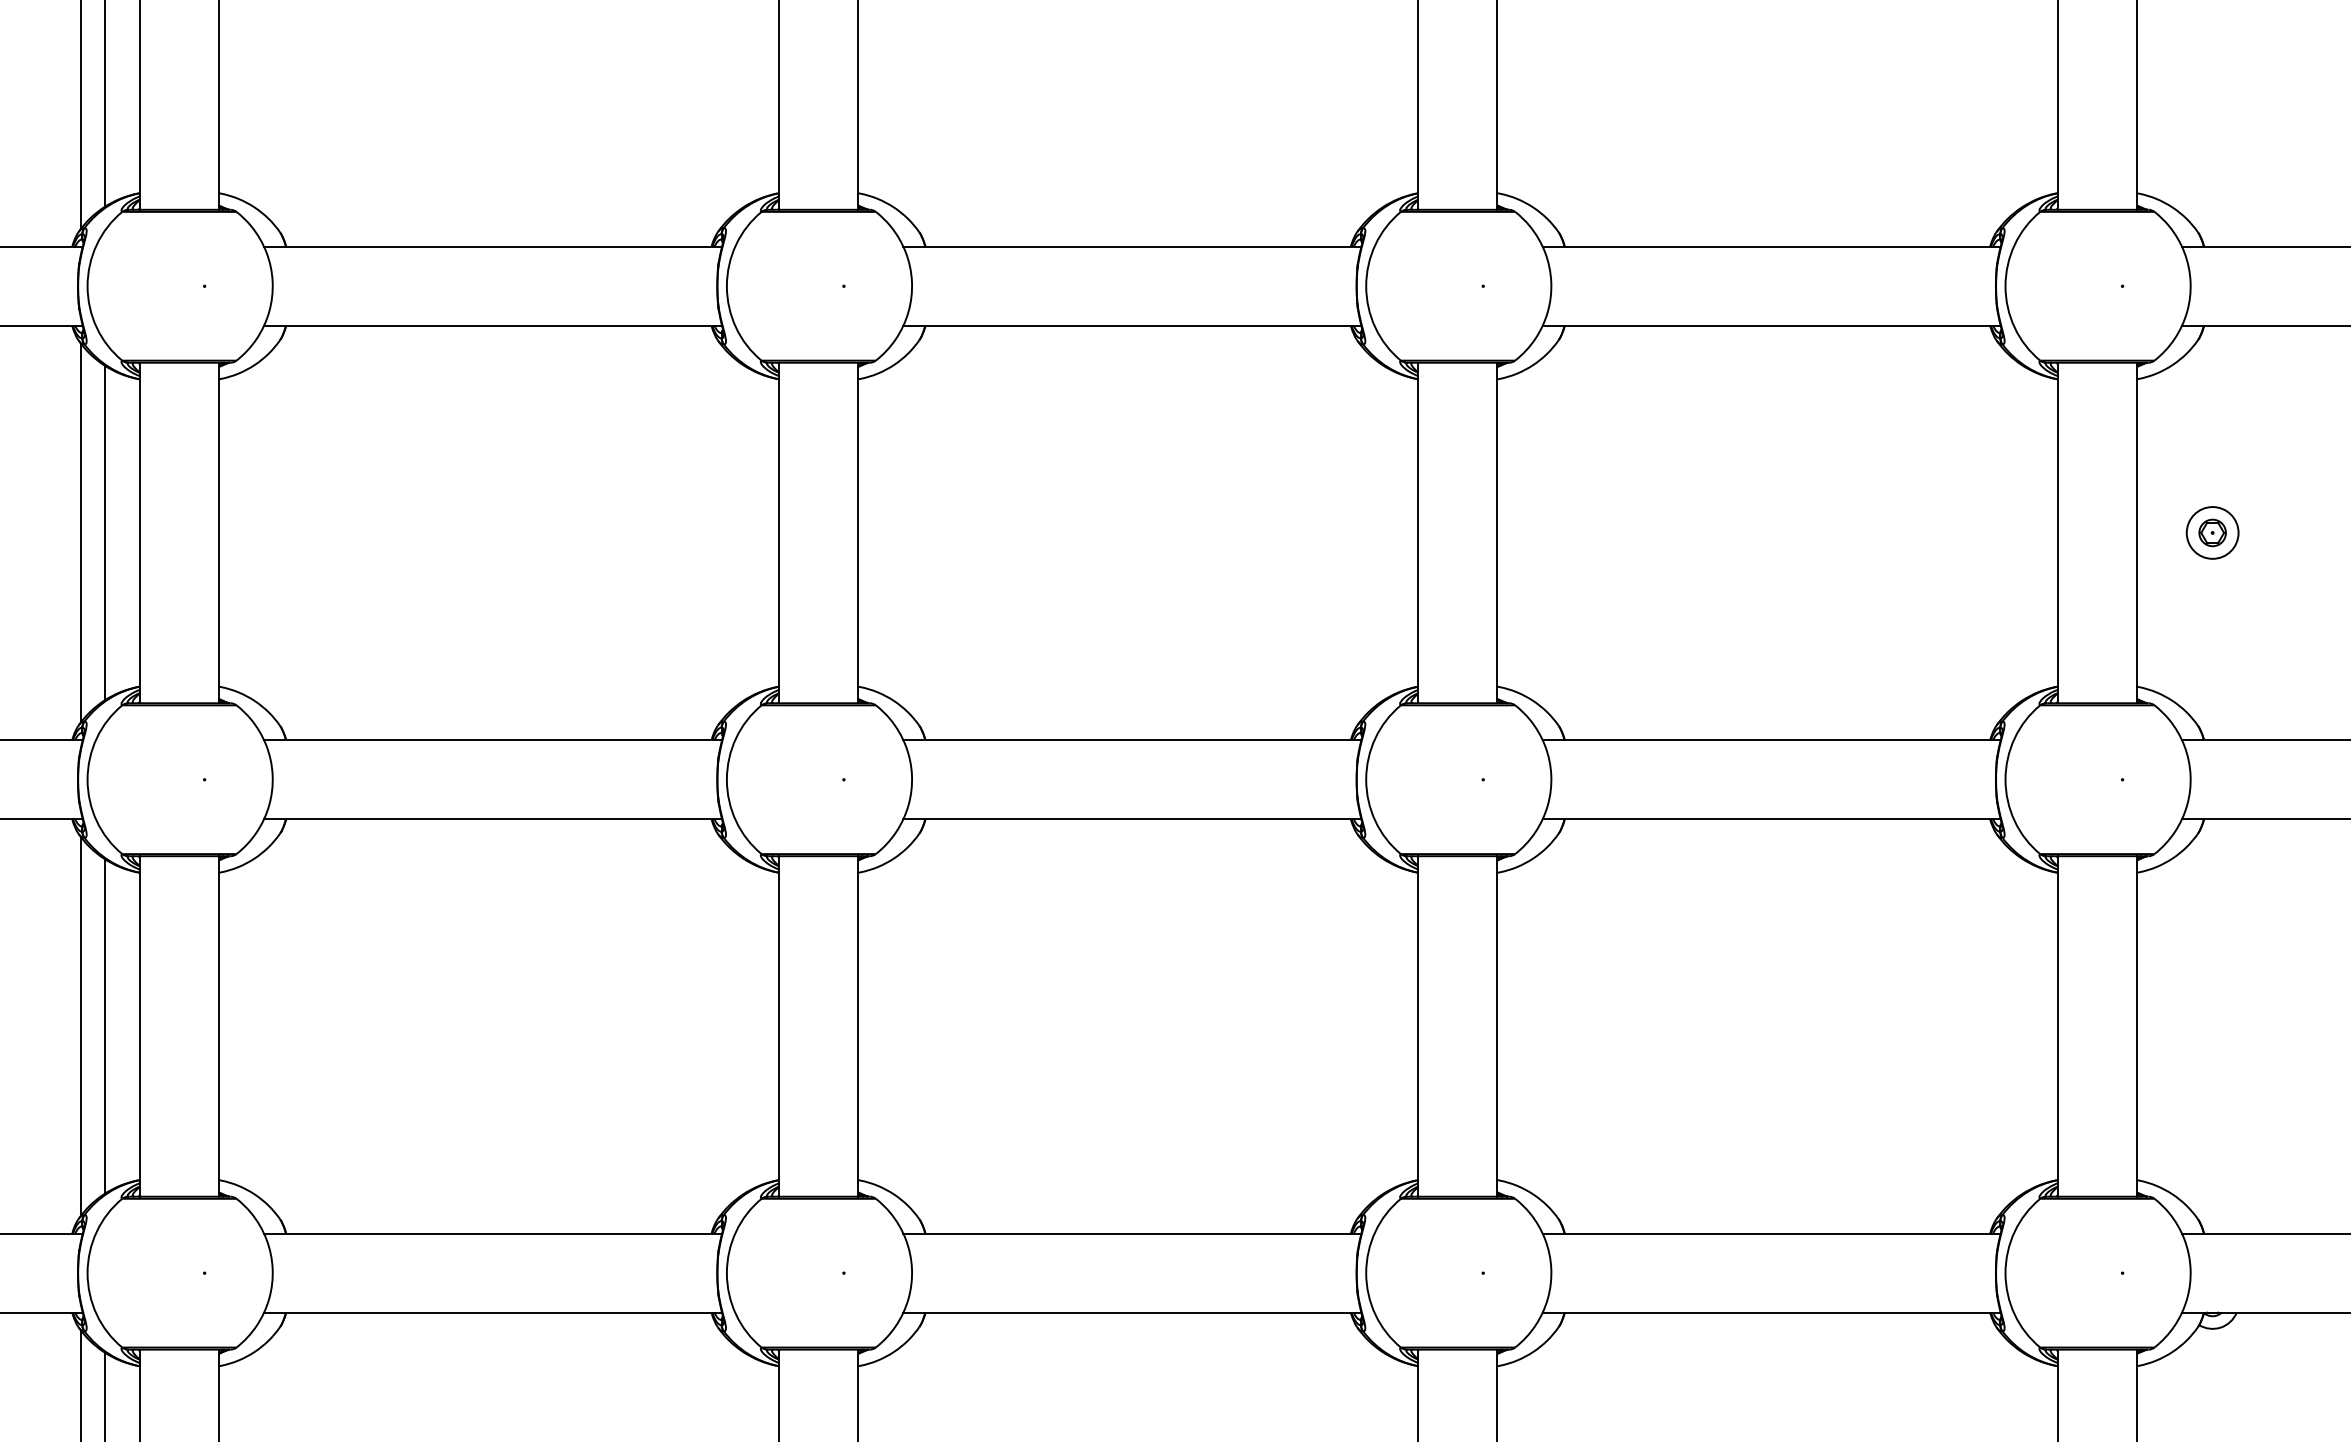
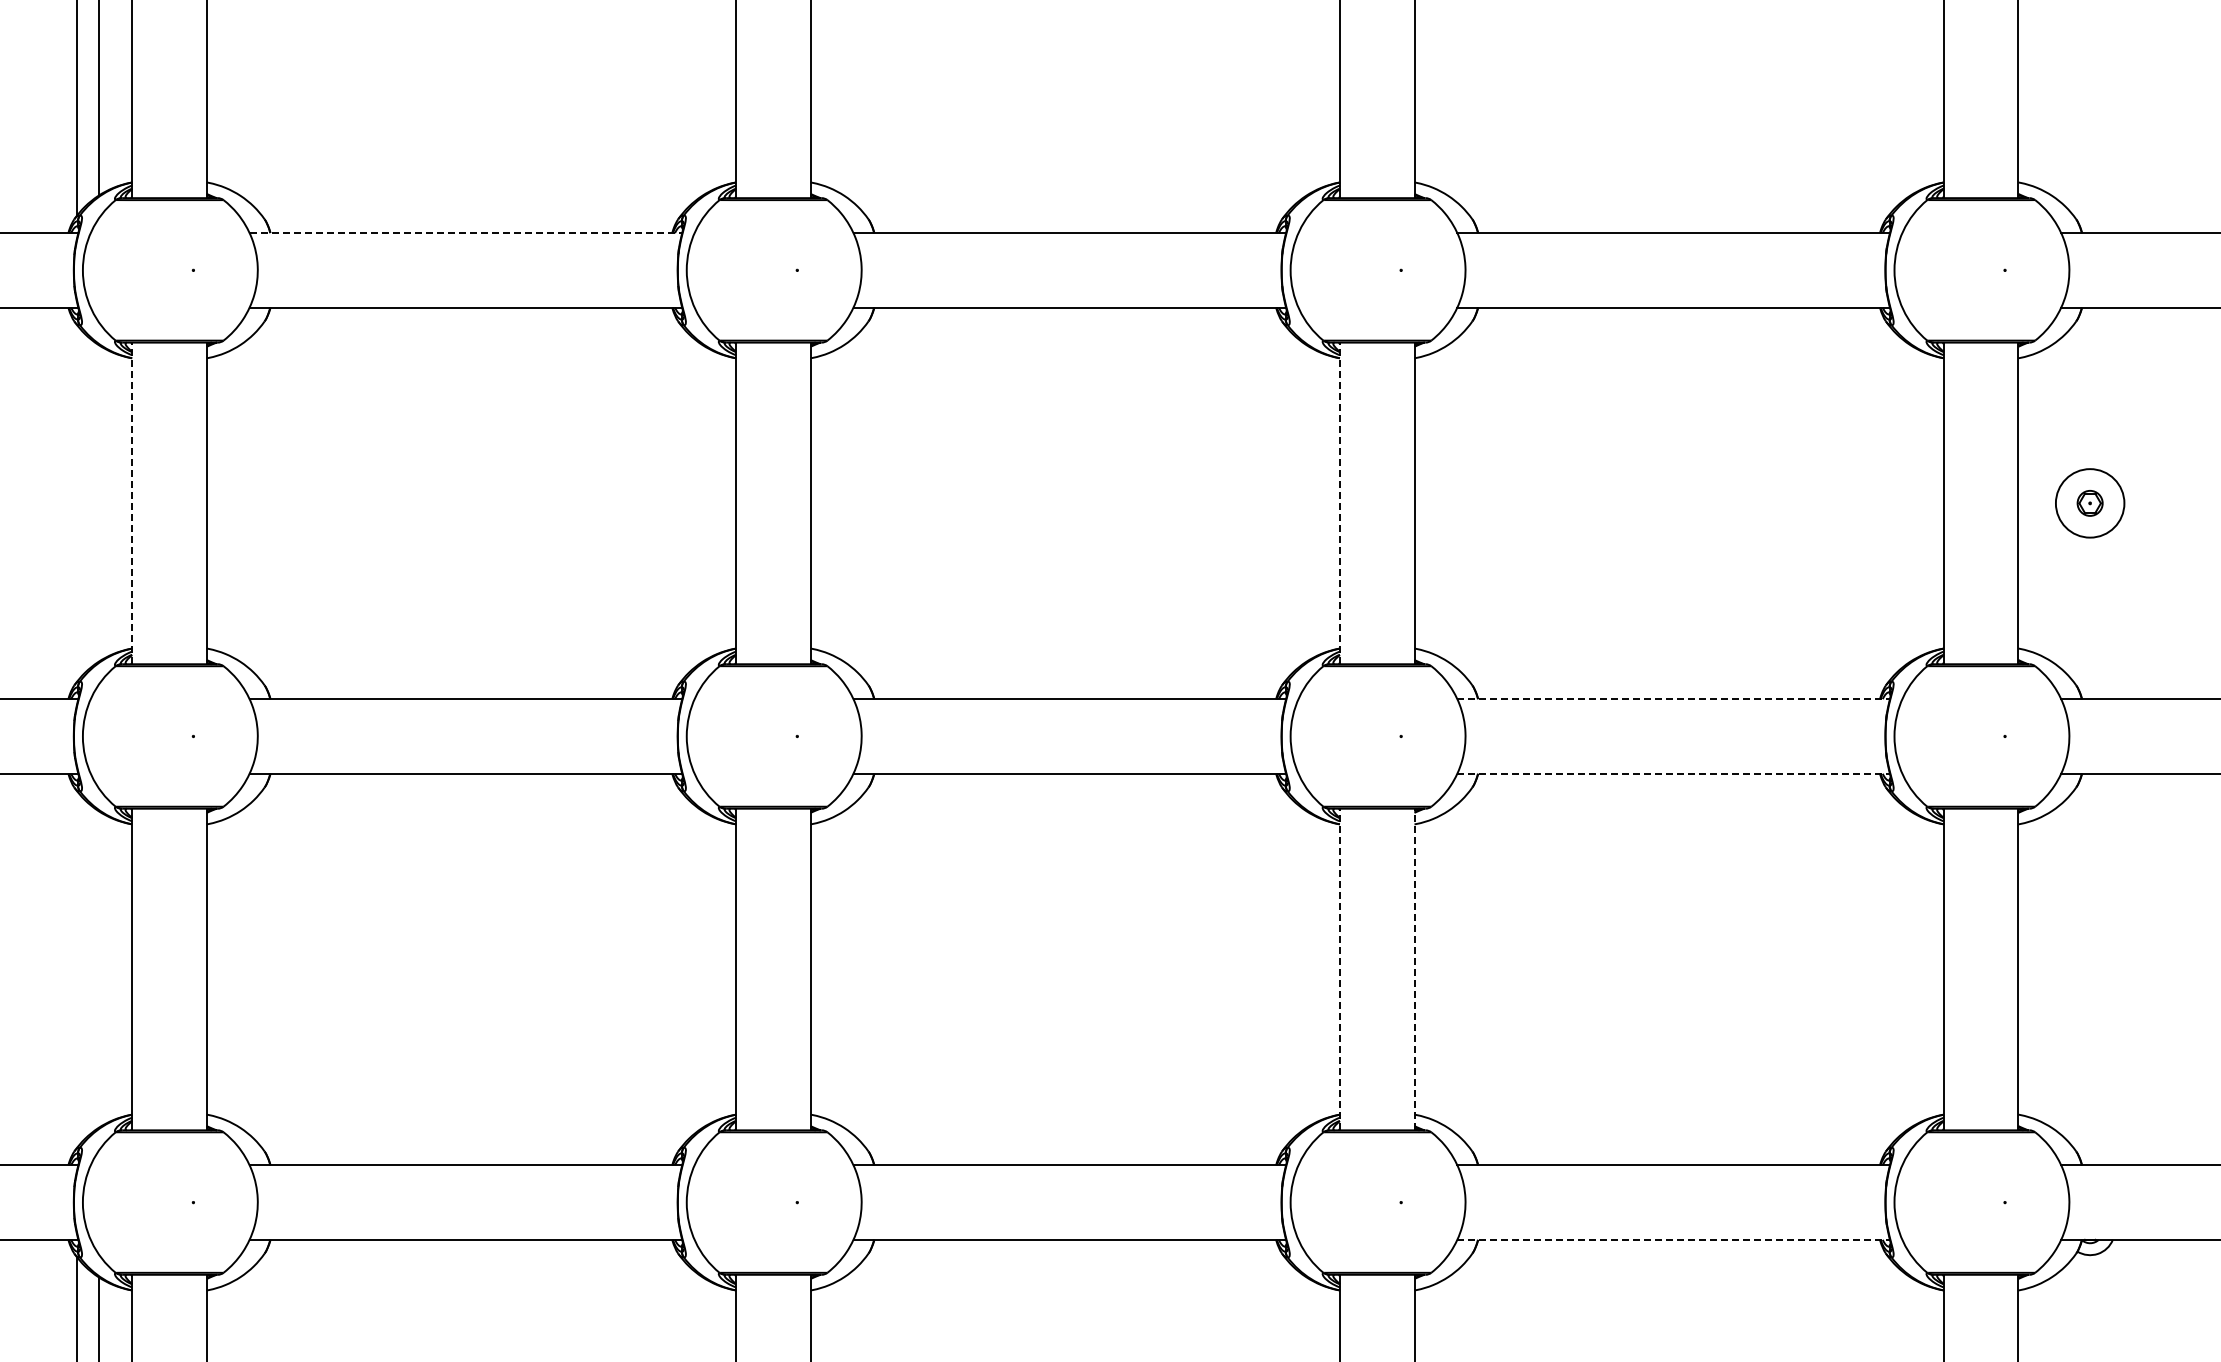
line: (493, 247) -> (466, 233), solid -> dashed
line: (80, 532) -> (76, 502), removed
circle: (2211, 532) -> (2089, 502), size x1.4
line: (105, 533) -> (99, 503), removed
line: (140, 533) -> (132, 503), solid -> dashed
line: (1417, 533) -> (1339, 503), solid -> dashed
line: (1772, 740) -> (1674, 699), solid -> dashed
line: (1772, 818) -> (1674, 773), solid -> dashed
line: (80, 1026) -> (76, 969), removed
line: (105, 1026) -> (99, 969), removed
line: (1417, 1026) -> (1339, 969), solid -> dashed
line: (1497, 1026) -> (1414, 969), solid -> dashed
line: (1772, 1312) -> (1674, 1239), solid -> dashed

